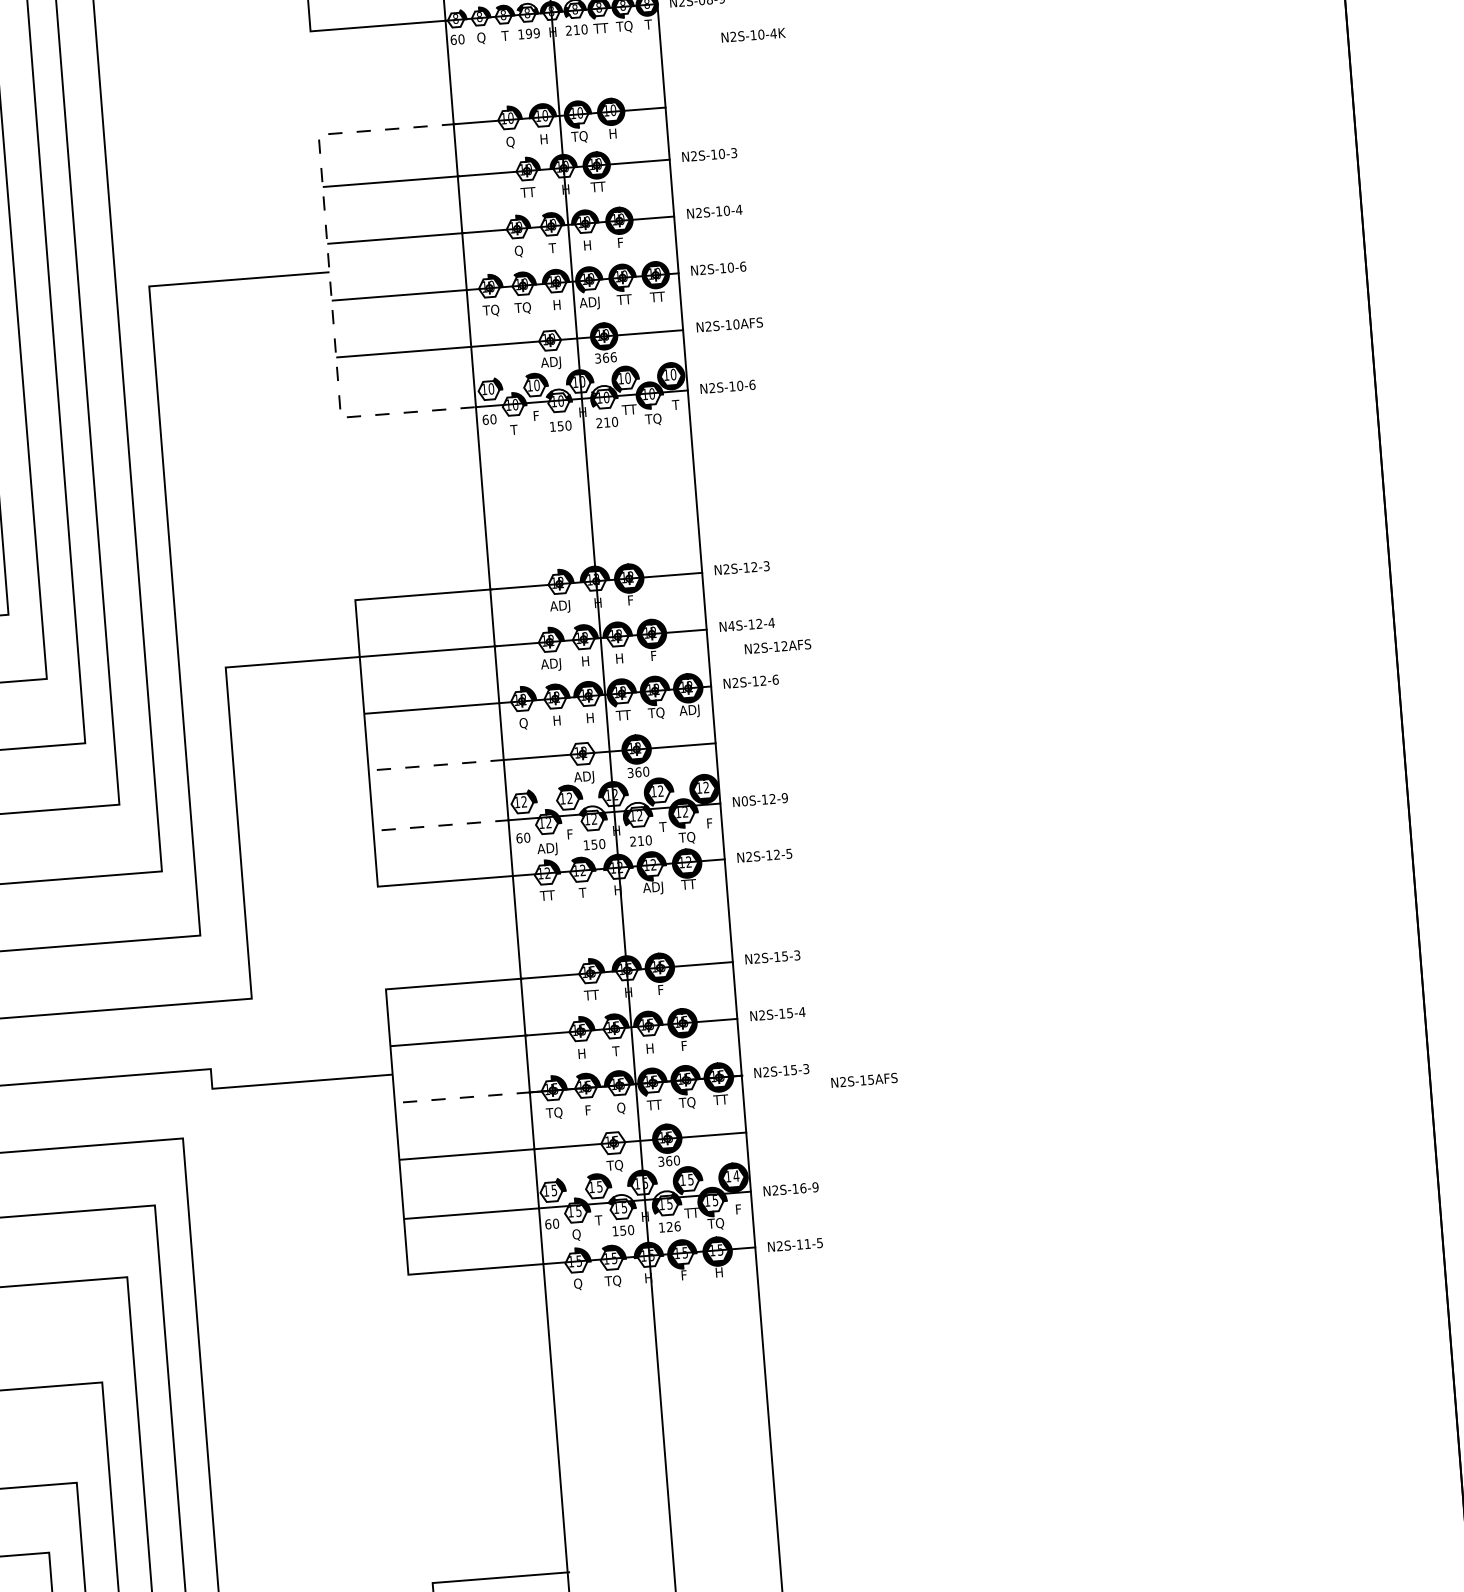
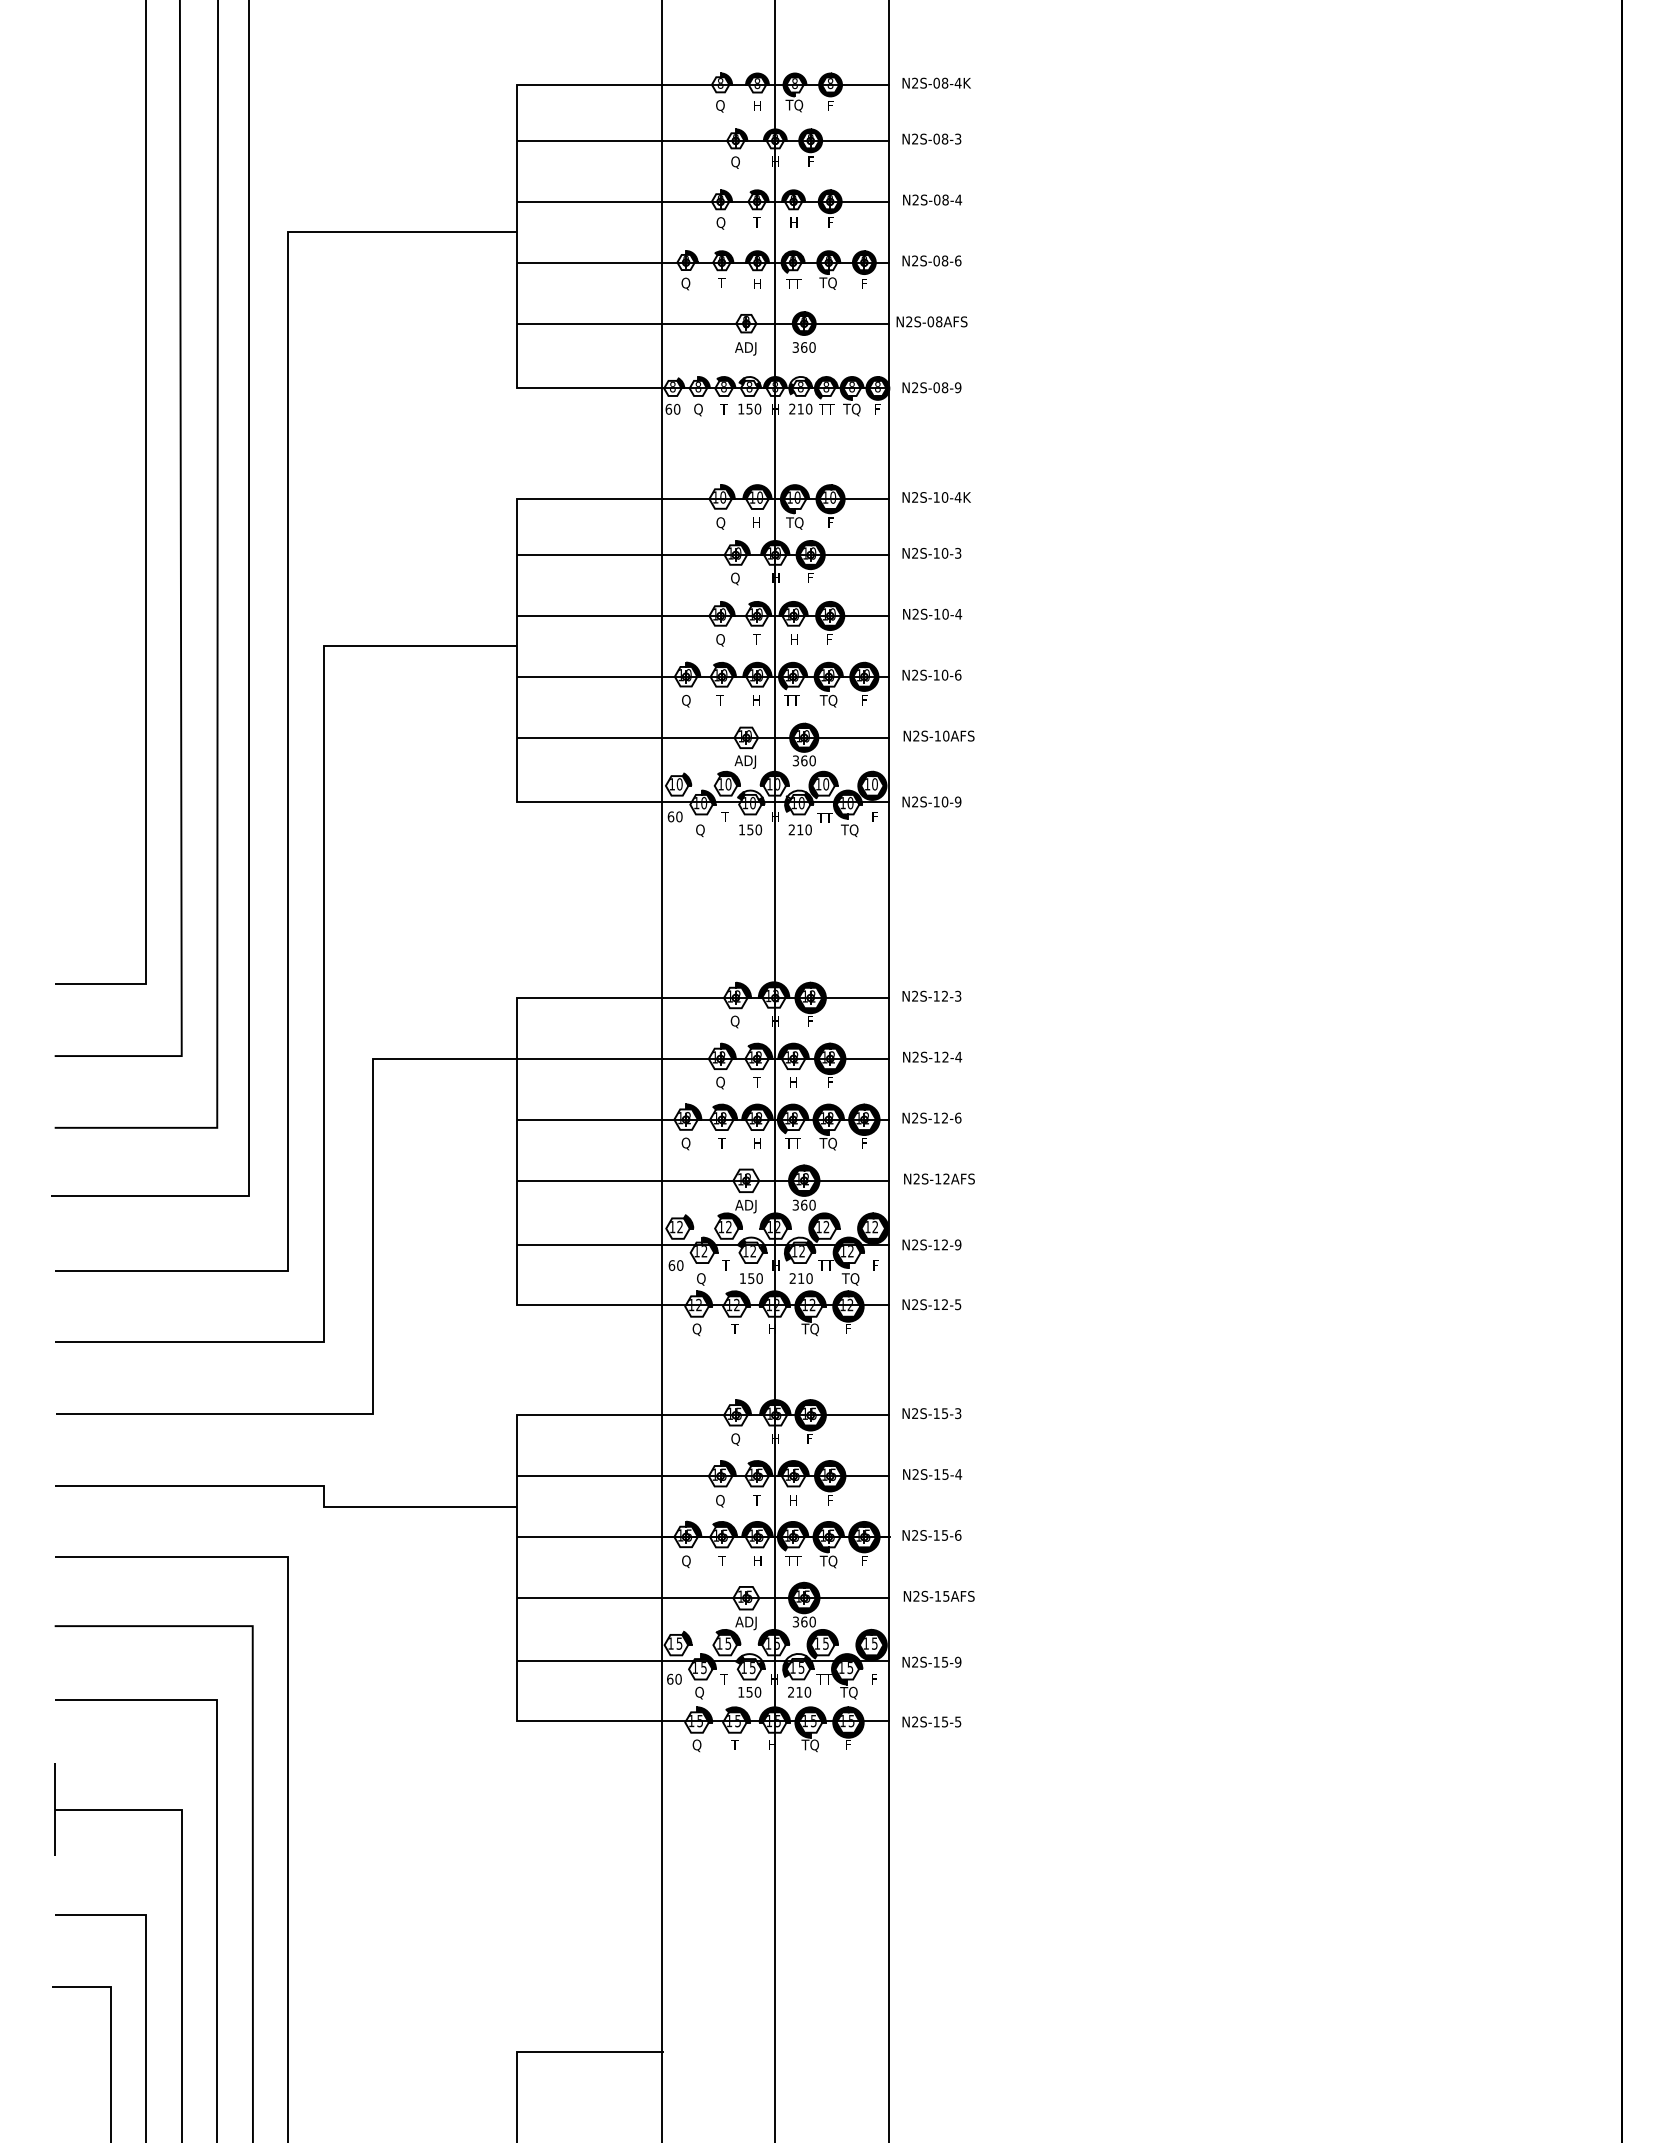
text: (648, 24) -> (877, 409), T -> F
text: (532, 32) -> (753, 408), 199 -> 150
text: (753, 35) -> (936, 497), moved
text: (612, 133) -> (830, 522), H -> F
text: (598, 186) -> (810, 577), TT -> F
text: (527, 192) -> (734, 578), TT -> Q
line: (330, 275) -> (517, 649), dashed -> solid
text: (657, 297) -> (864, 700), TT -> F
text: (624, 299) -> (828, 700), TT -> TQ
text: (589, 303) -> (791, 701), ADJ -> TT
text: (522, 307) -> (719, 700), TQ -> T
text: (490, 310) -> (685, 700), TQ -> Q
text: (613, 356) -> (812, 760), 366 -> 360
text: (751, 384) -> (957, 801), N2S-10-6 -> N2S-10-9
text: (675, 404) -> (874, 816), T -> F
text: (535, 415) -> (724, 816), F -> T
text: (514, 430) -> (700, 830), T -> Q
text: (559, 607) -> (734, 1022), ADJ -> Q
text: (731, 625) -> (915, 1056), N4S-12-4 -> N2S-12-4
text: (777, 646) -> (939, 1178), moved
text: (584, 661) -> (756, 1082), H -> T
text: (550, 665) -> (719, 1083), ADJ -> Q
text: (689, 711) -> (863, 1144), ADJ -> F
text: (556, 720) -> (721, 1143), H -> T
line: (436, 765) -> (589, 1180), dashed -> solid
text: (745, 800) -> (915, 1244), N0S-12-9 -> N2S-12-9
line: (441, 825) -> (589, 1245), dashed -> solid
text: (662, 827) -> (825, 1265), T -> TT
text: (569, 834) -> (725, 1265), F -> T
text: (547, 849) -> (700, 1279), ADJ -> Q
text: (688, 884) -> (848, 1328), TT -> F
text: (652, 888) -> (809, 1330), ADJ -> TQ
text: (547, 896) -> (696, 1329), TT -> Q
text: (591, 995) -> (735, 1439), TT -> Q
text: (582, 1053) -> (720, 1500), H -> Q
text: (806, 1069) -> (958, 1535), N2S-15-3 -> N2S-15-6
text: (863, 1079) -> (938, 1595), moved
line: (462, 1098) -> (589, 1537), dashed -> solid
text: (720, 1099) -> (864, 1560), TT -> F
text: (620, 1108) -> (757, 1561), Q -> H
text: (587, 1109) -> (721, 1560), F -> T
text: (553, 1113) -> (685, 1561), TQ -> Q
text: (614, 1166) -> (745, 1623), TQ -> ADJ
text: (736, 1175) -> (874, 1643), 4 -> 5
text: (802, 1187) -> (944, 1661), N2S-16-9 -> N2S-15-9
text: (669, 1226) -> (799, 1691), 126 -> 210
text: (808, 1243) -> (945, 1721), N2S-11-5 -> N2S-15-5
text: (719, 1272) -> (848, 1744), H -> F
text: (683, 1275) -> (809, 1745), F -> TQ
text: (613, 1281) -> (734, 1745), TQ -> T

